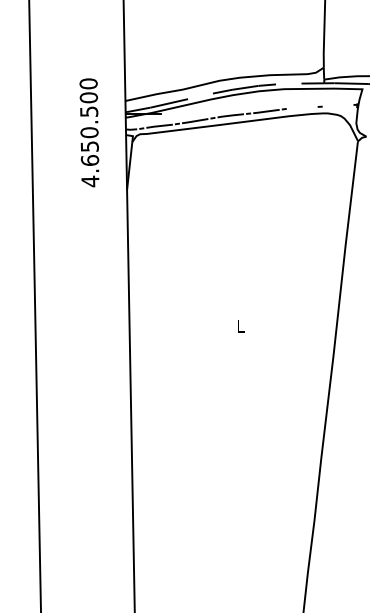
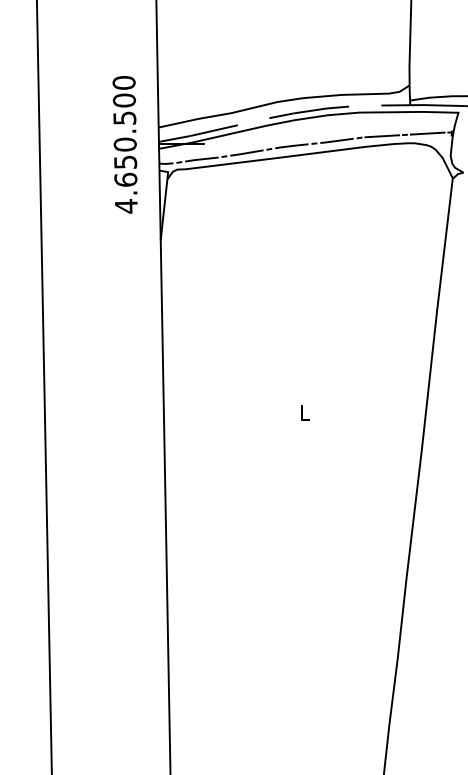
line: (337, 105) -> (427, 133), added
line: (302, 108) -> (382, 136), added
text: (88, 132) -> (124, 144), moved

